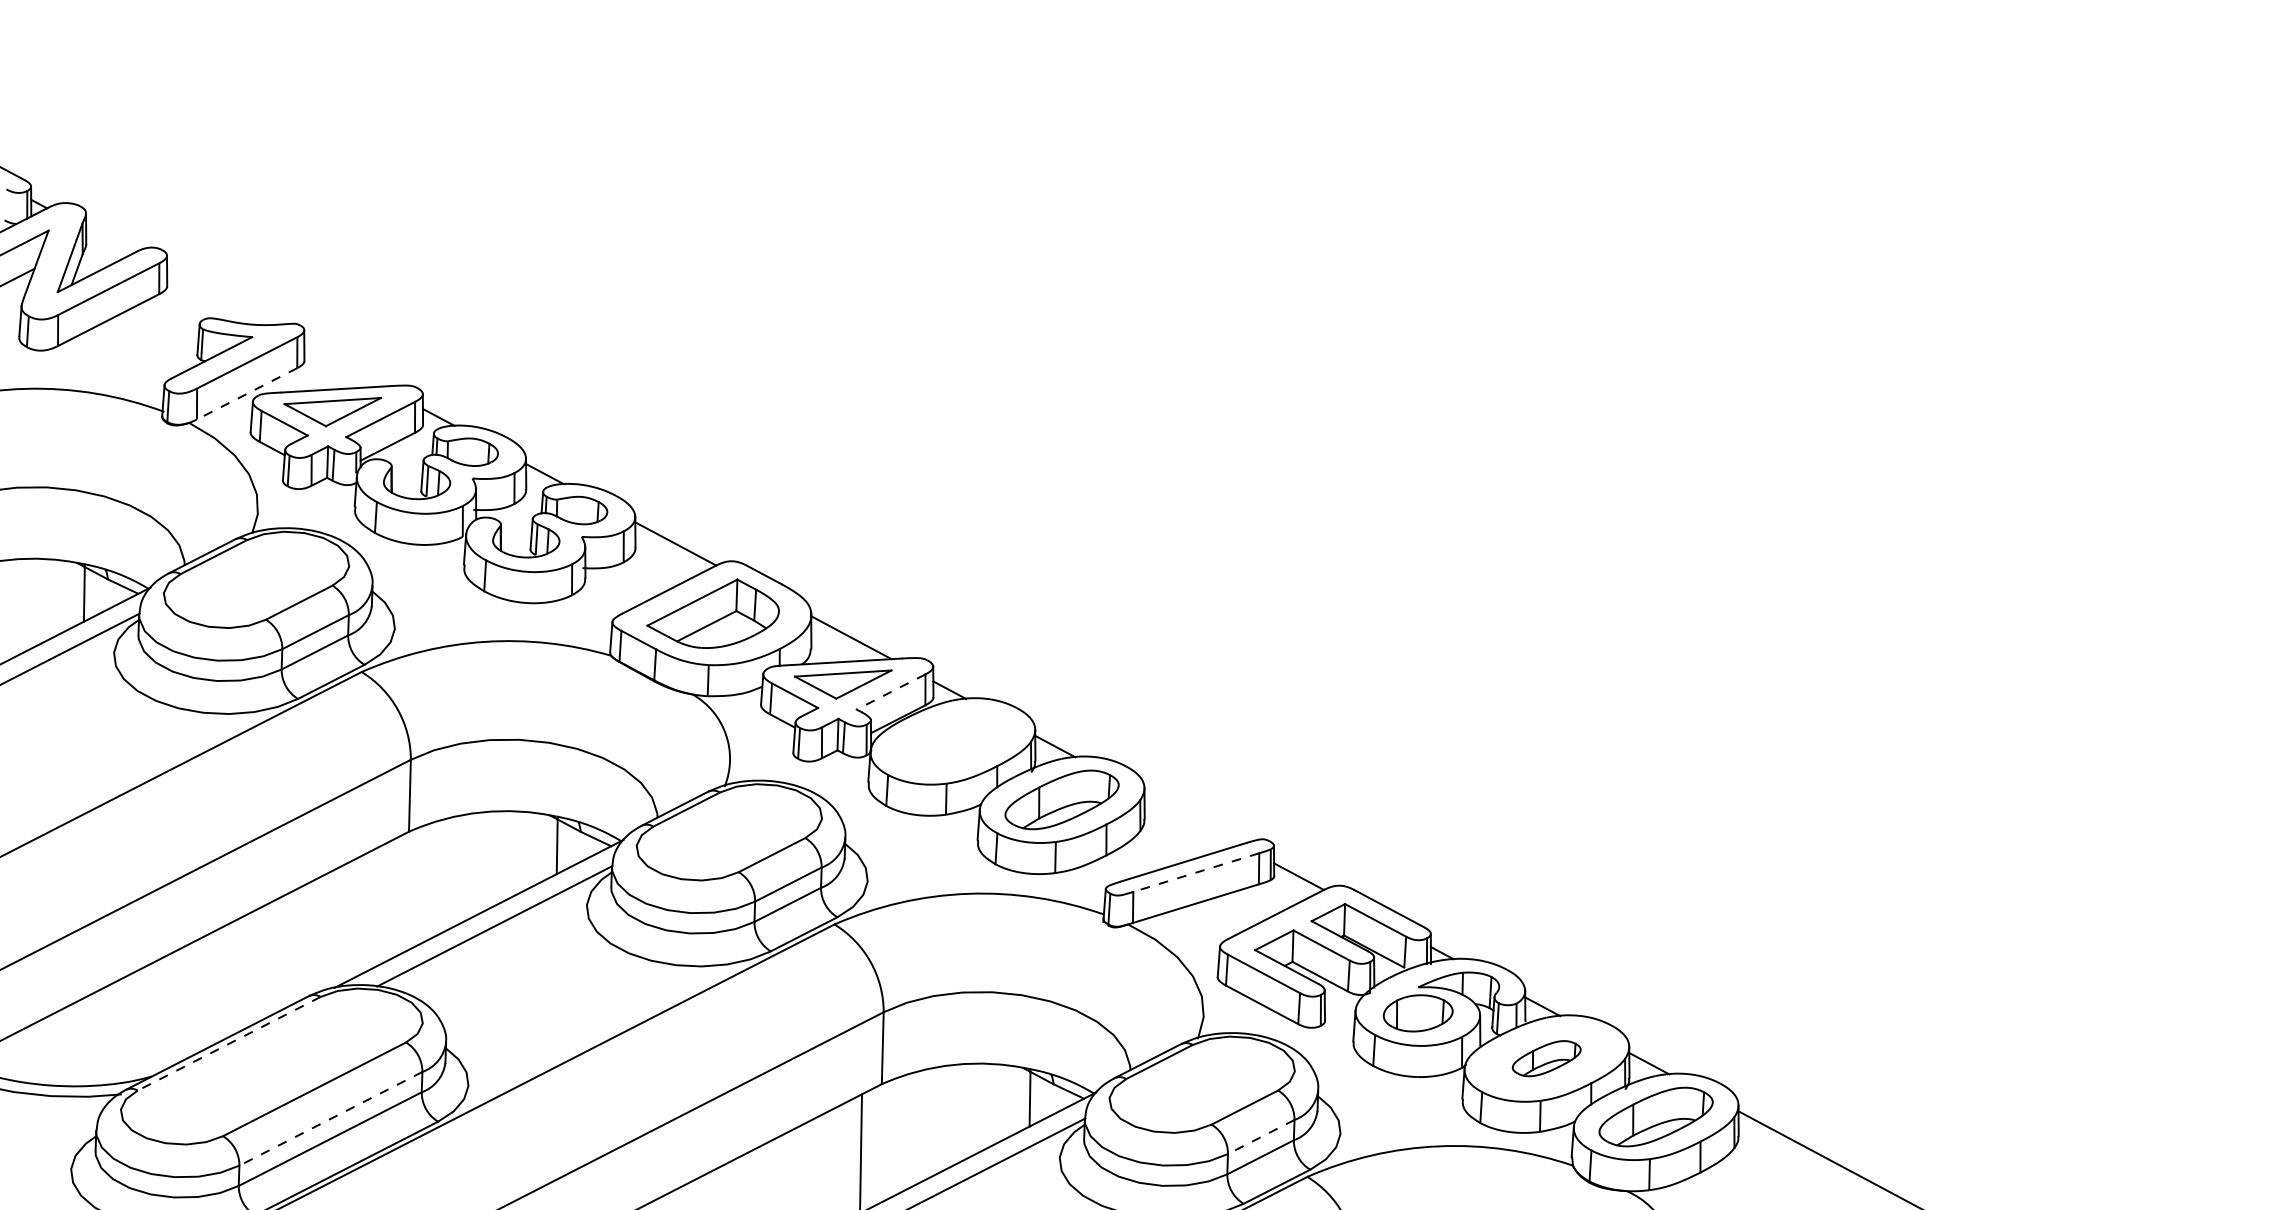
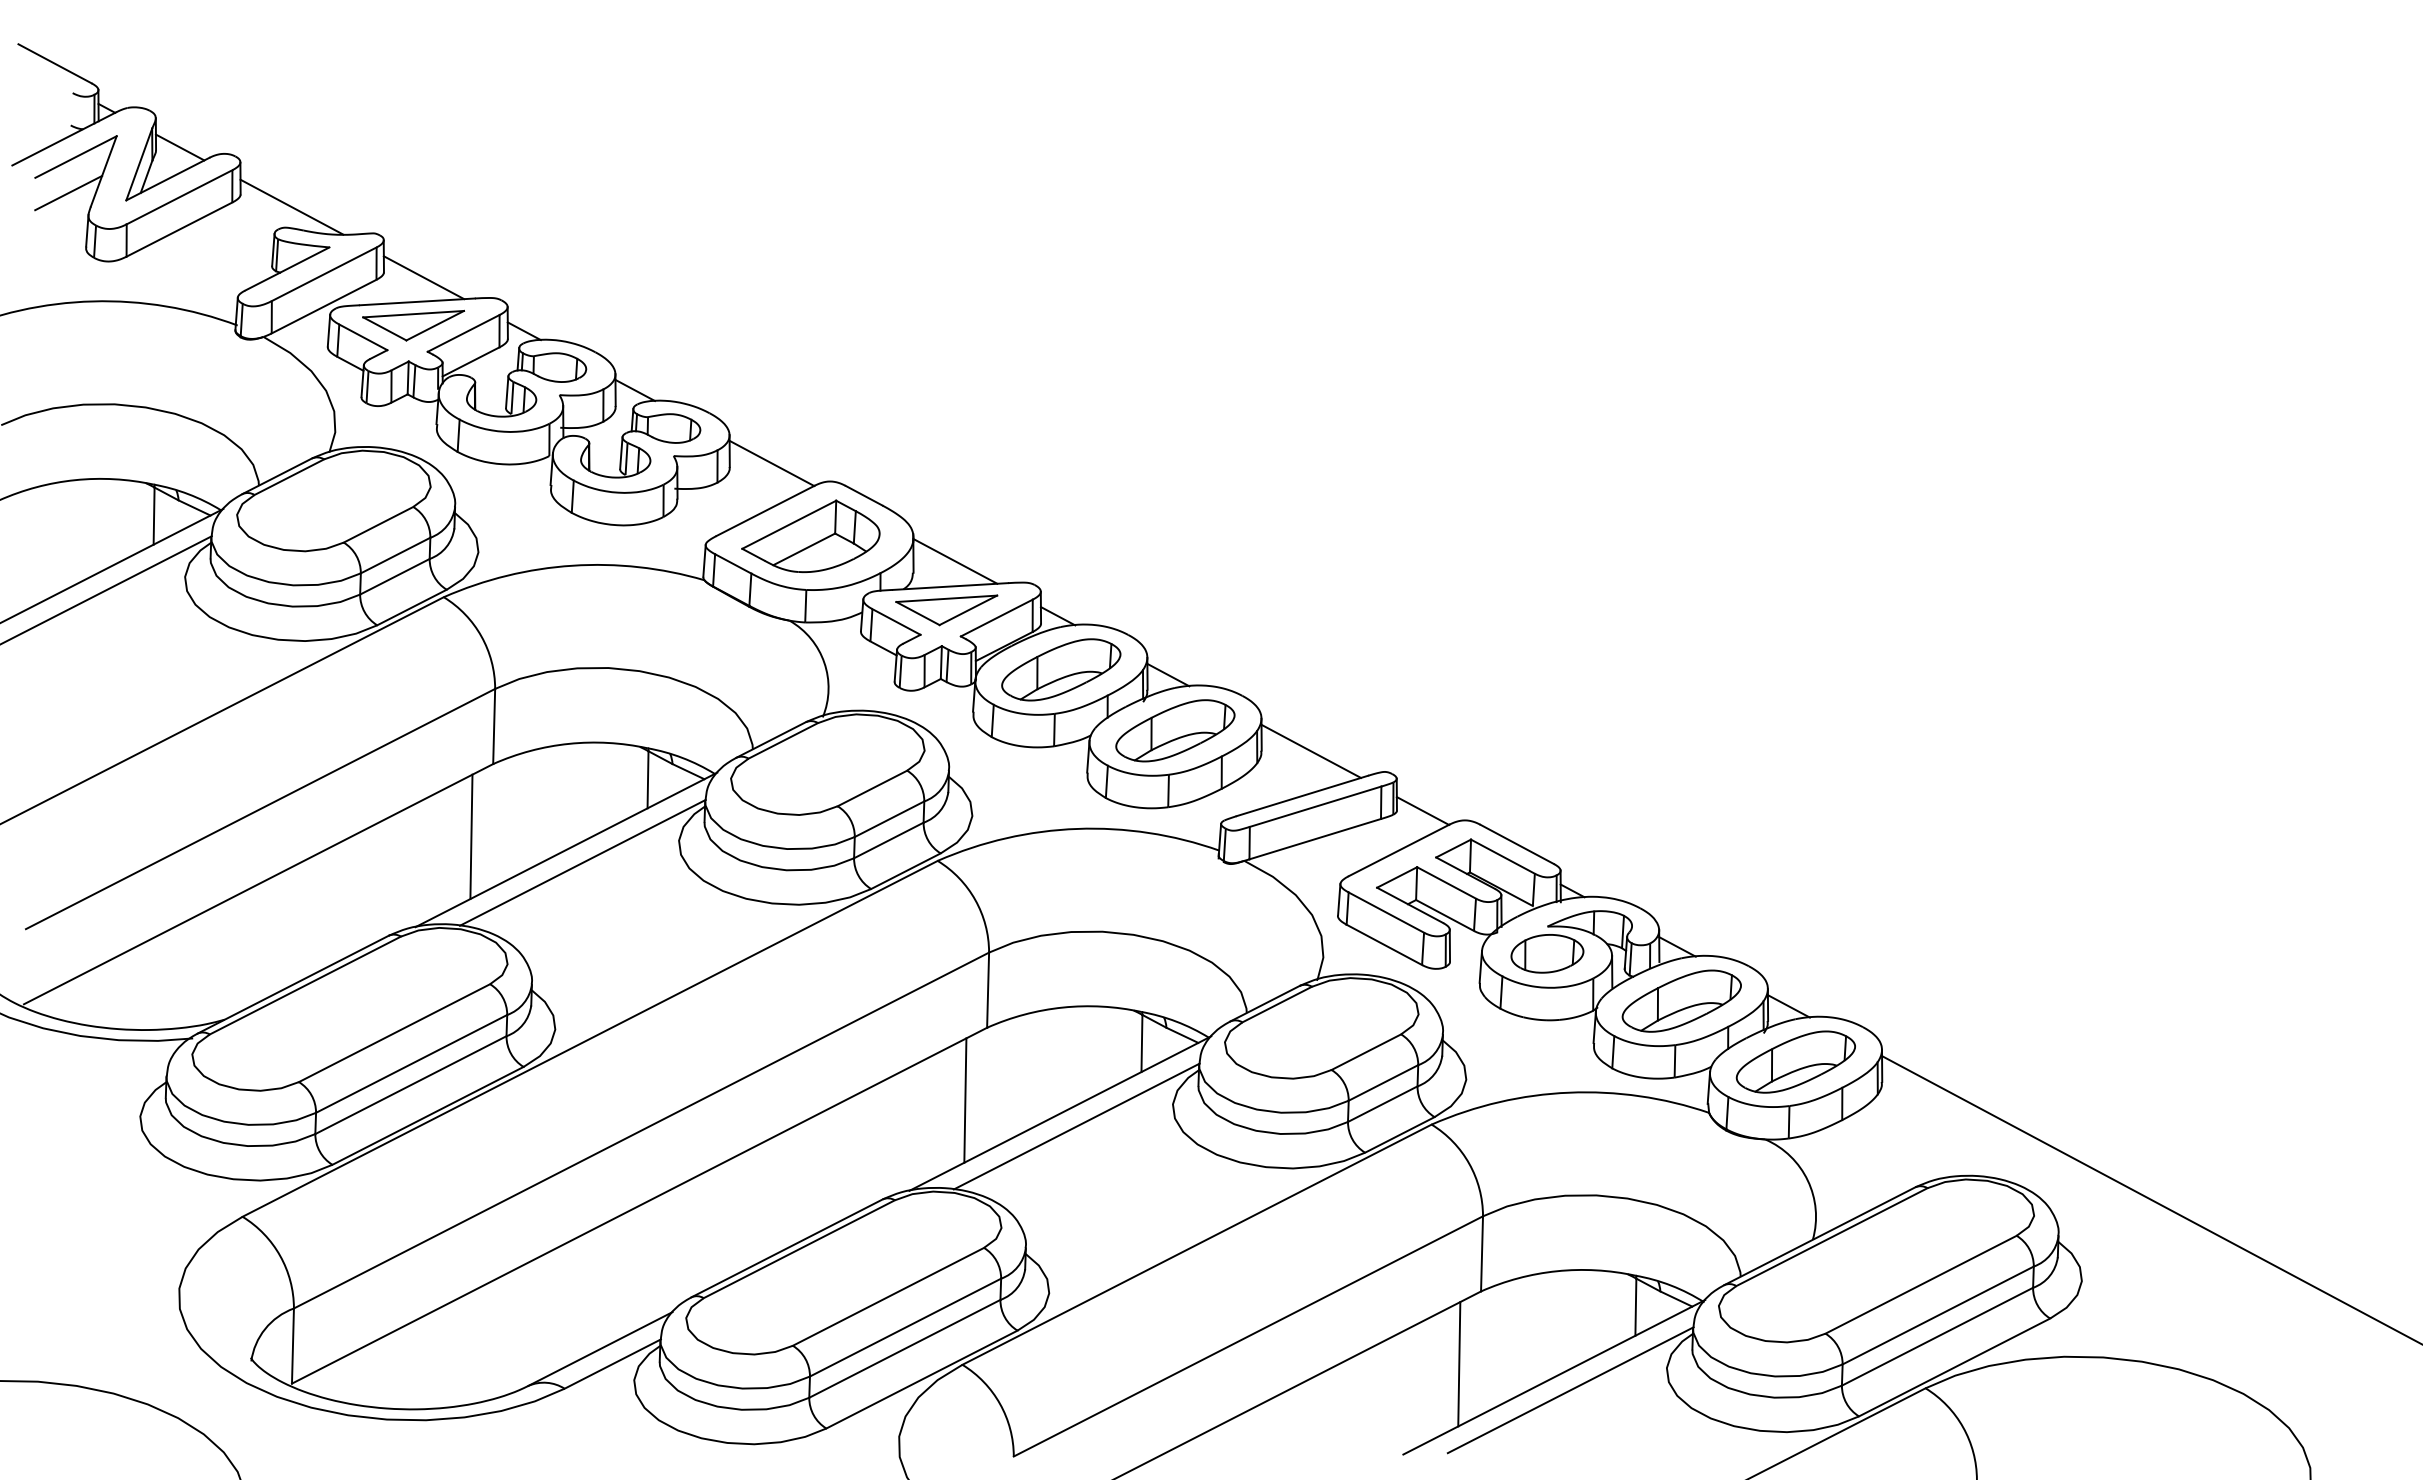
line: (108, 241) -> (179, 147), added
line: (215, 297) -> (291, 206), added
line: (342, 365) -> (423, 277), added
line: (247, 393) -> (324, 306), dashed -> solid
line: (890, 692) -> (996, 618), dashed -> solid
part: (953, 741) -> (1061, 669), added
line: (1192, 818) -> (1311, 750), added
line: (1196, 872) -> (1315, 806), dashed -> solid
line: (388, 901) -> (471, 836), added
line: (228, 1043) -> (304, 985), dashed -> solid
part: (1546, 1058) -> (1681, 1000), size x1.67
line: (330, 1119) -> (411, 1064), dashed -> solid
line: (1261, 1137) -> (1383, 1083), dashed -> solid

